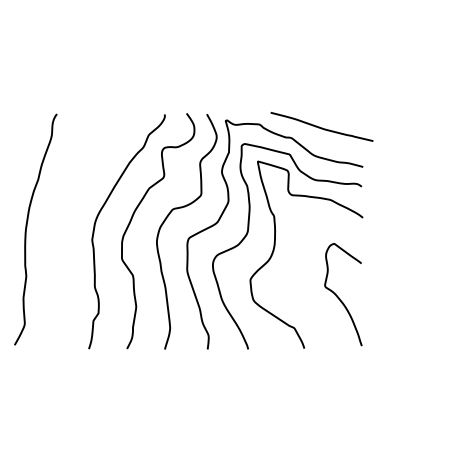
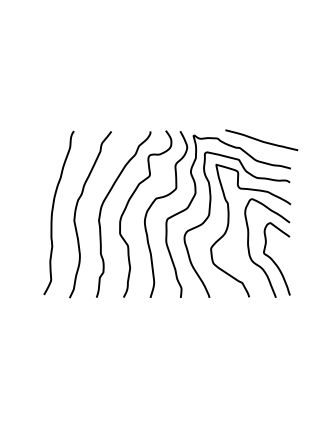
curve: (60, 228) -> (76, 212), added
curve: (304, 278) -> (249, 247), added

